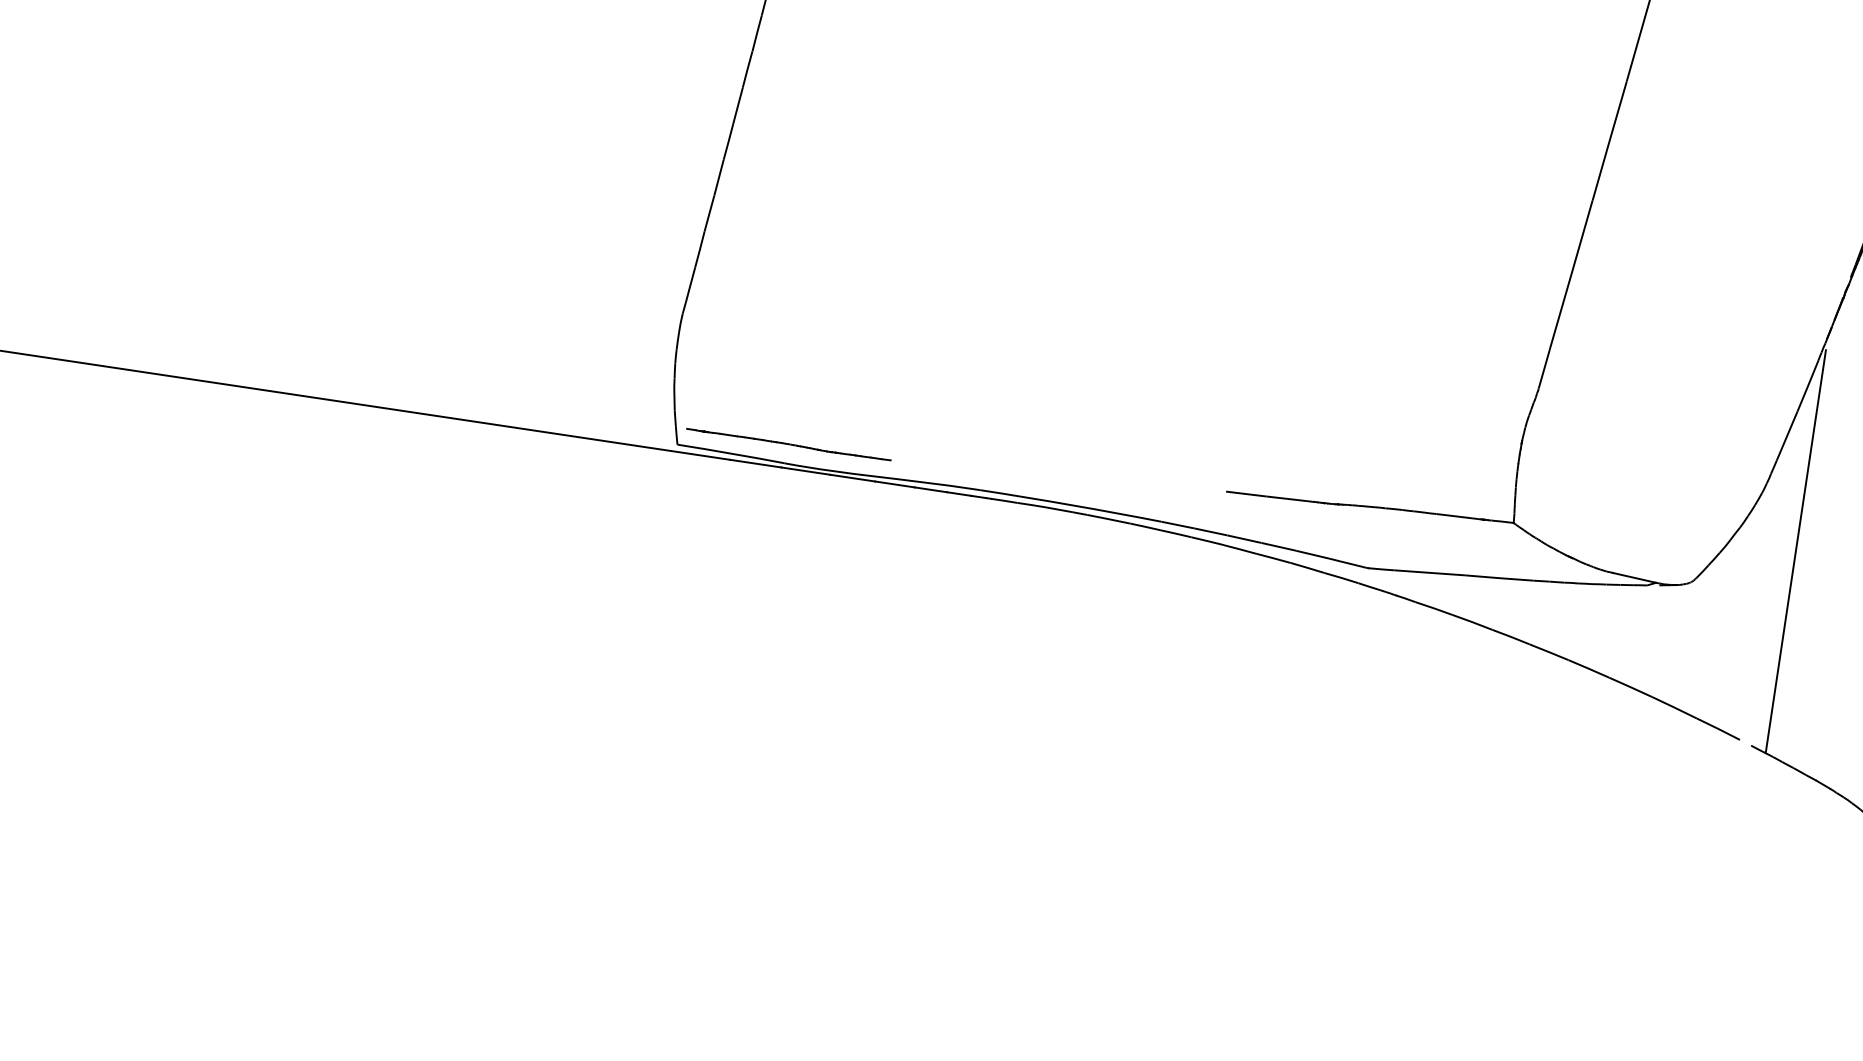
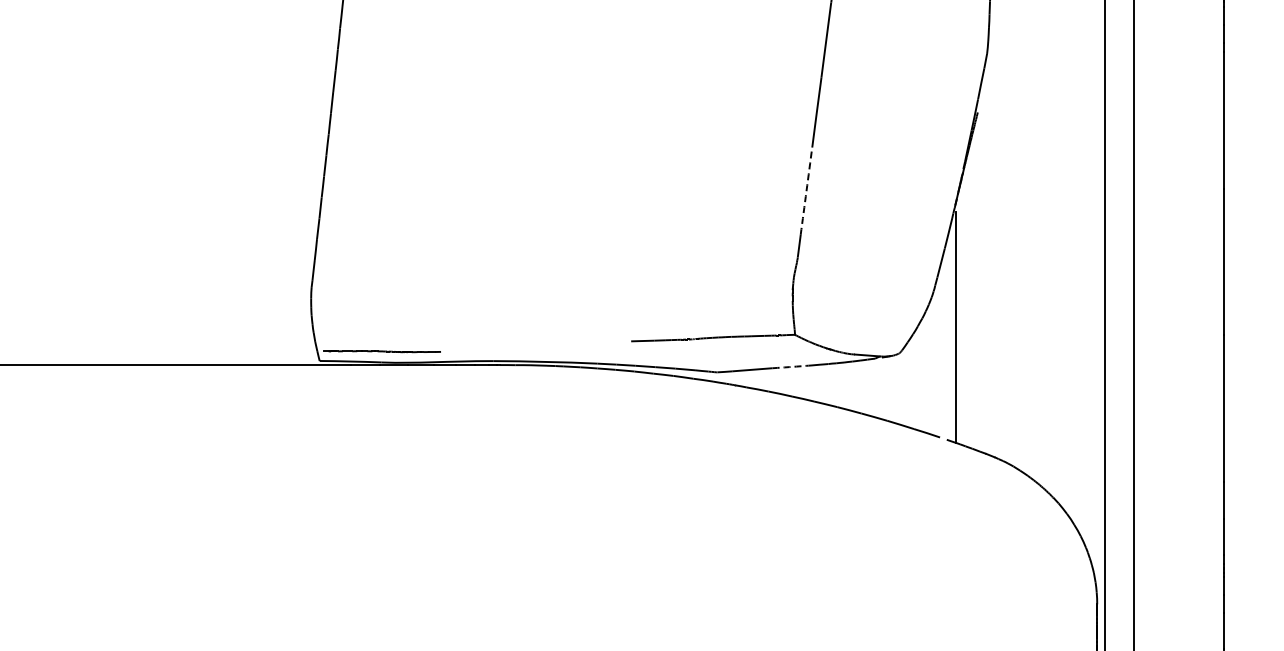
arc: (1571, 275) -> (806, 191), solid -> dashed
arc: (1499, 577) -> (791, 366), solid -> dashed

